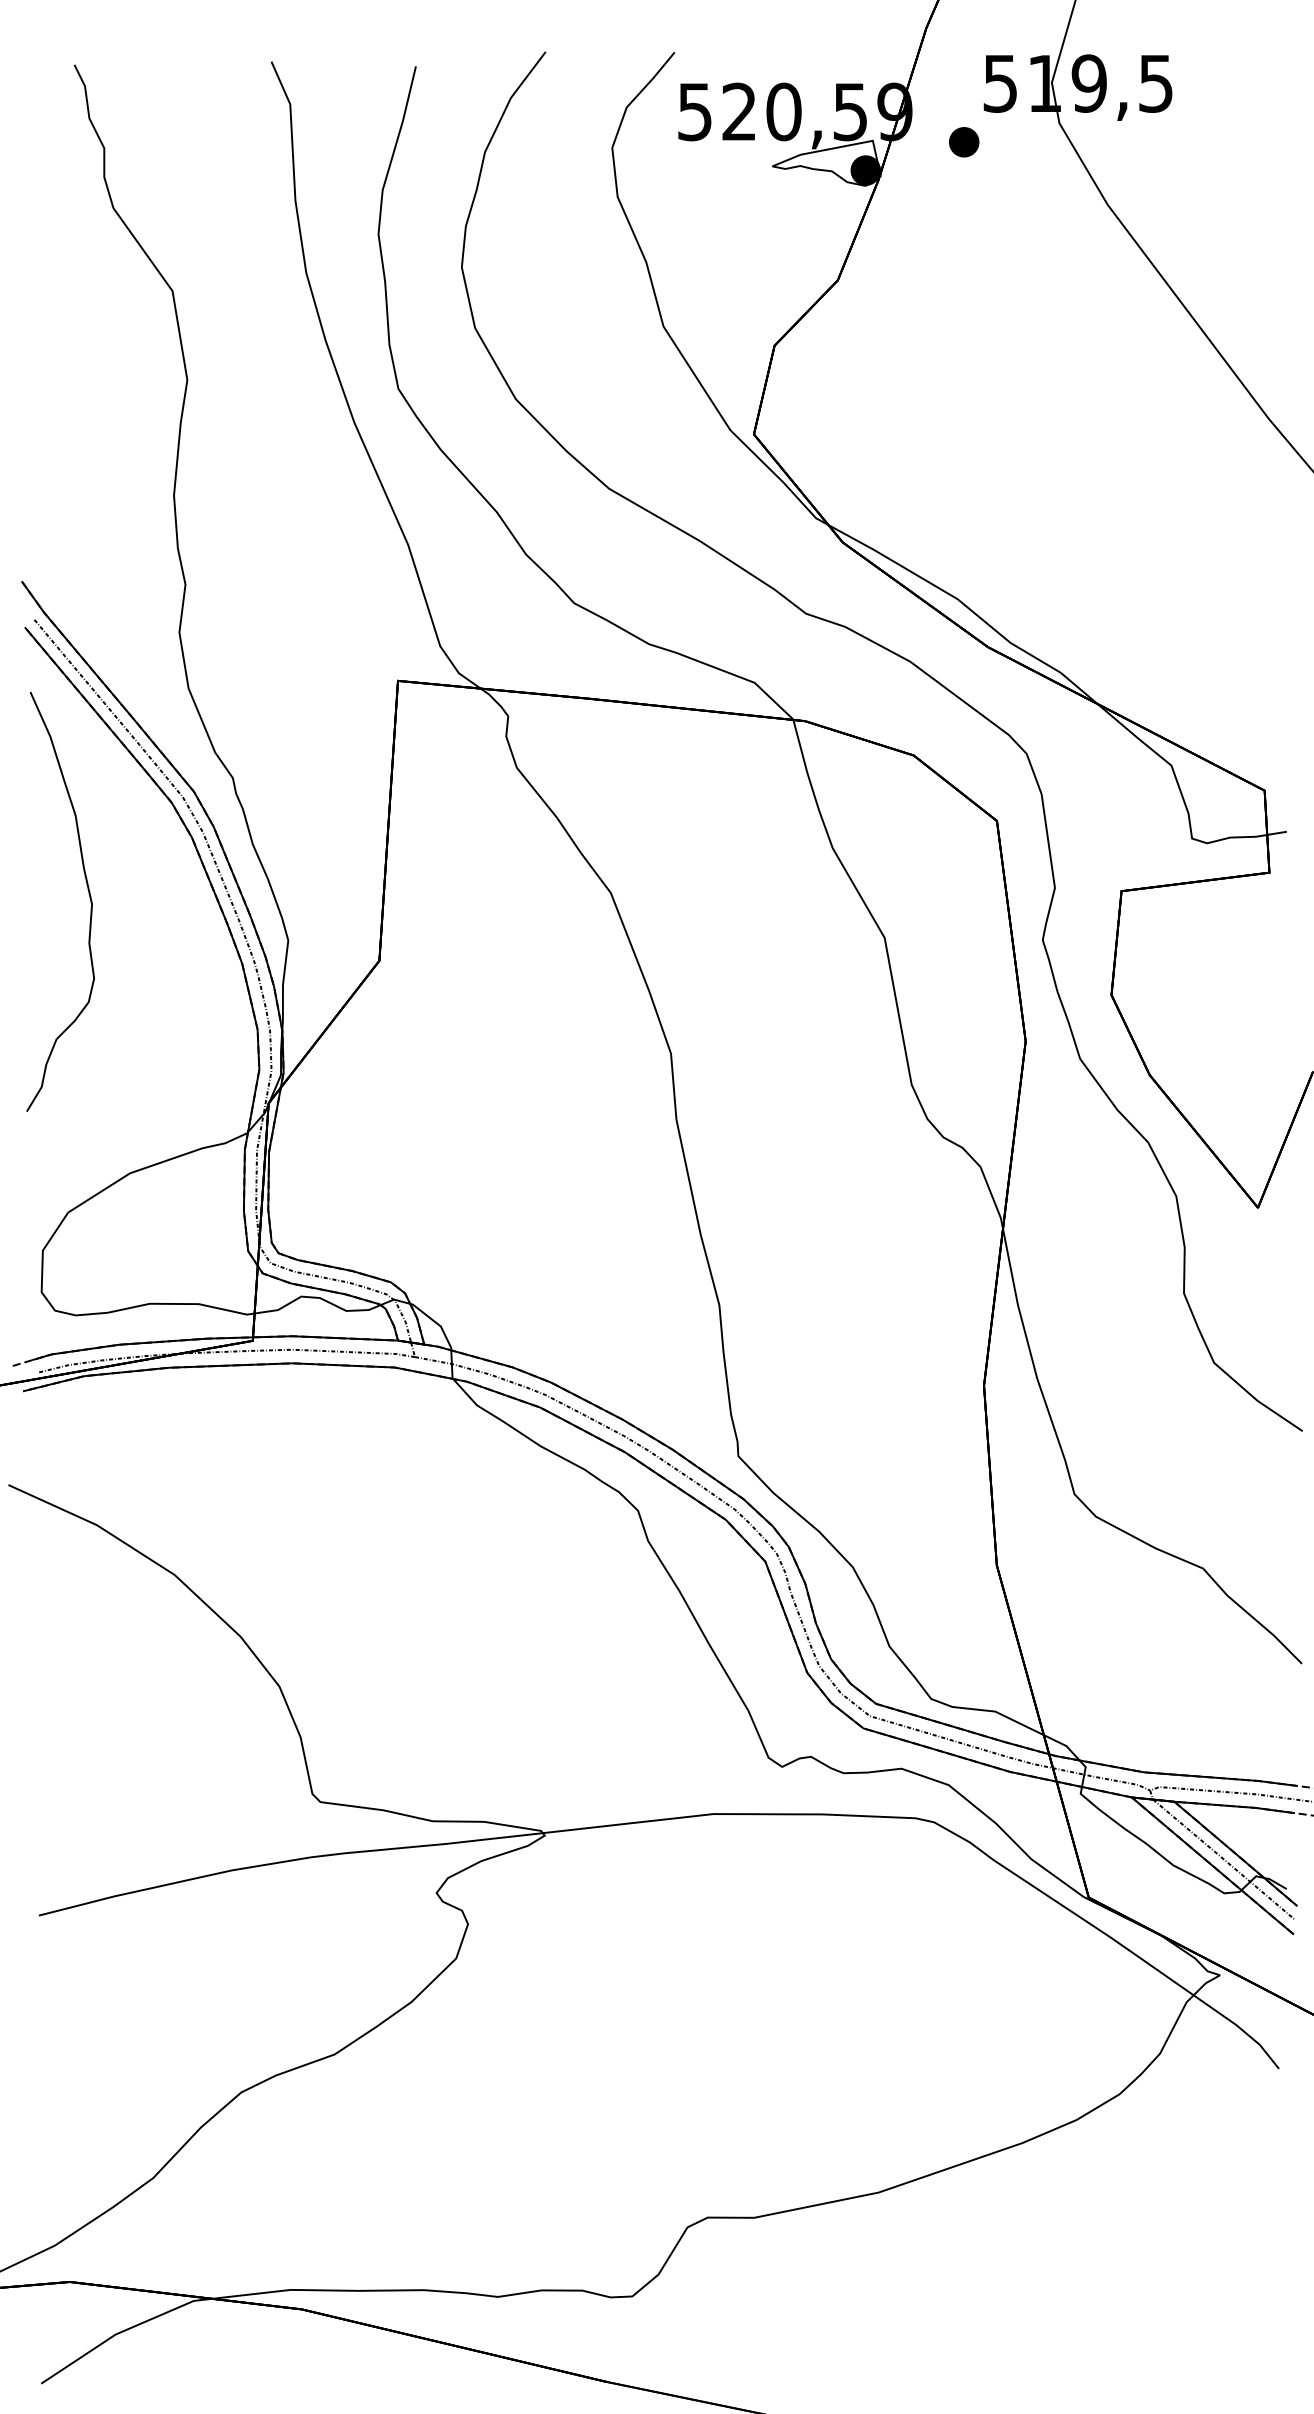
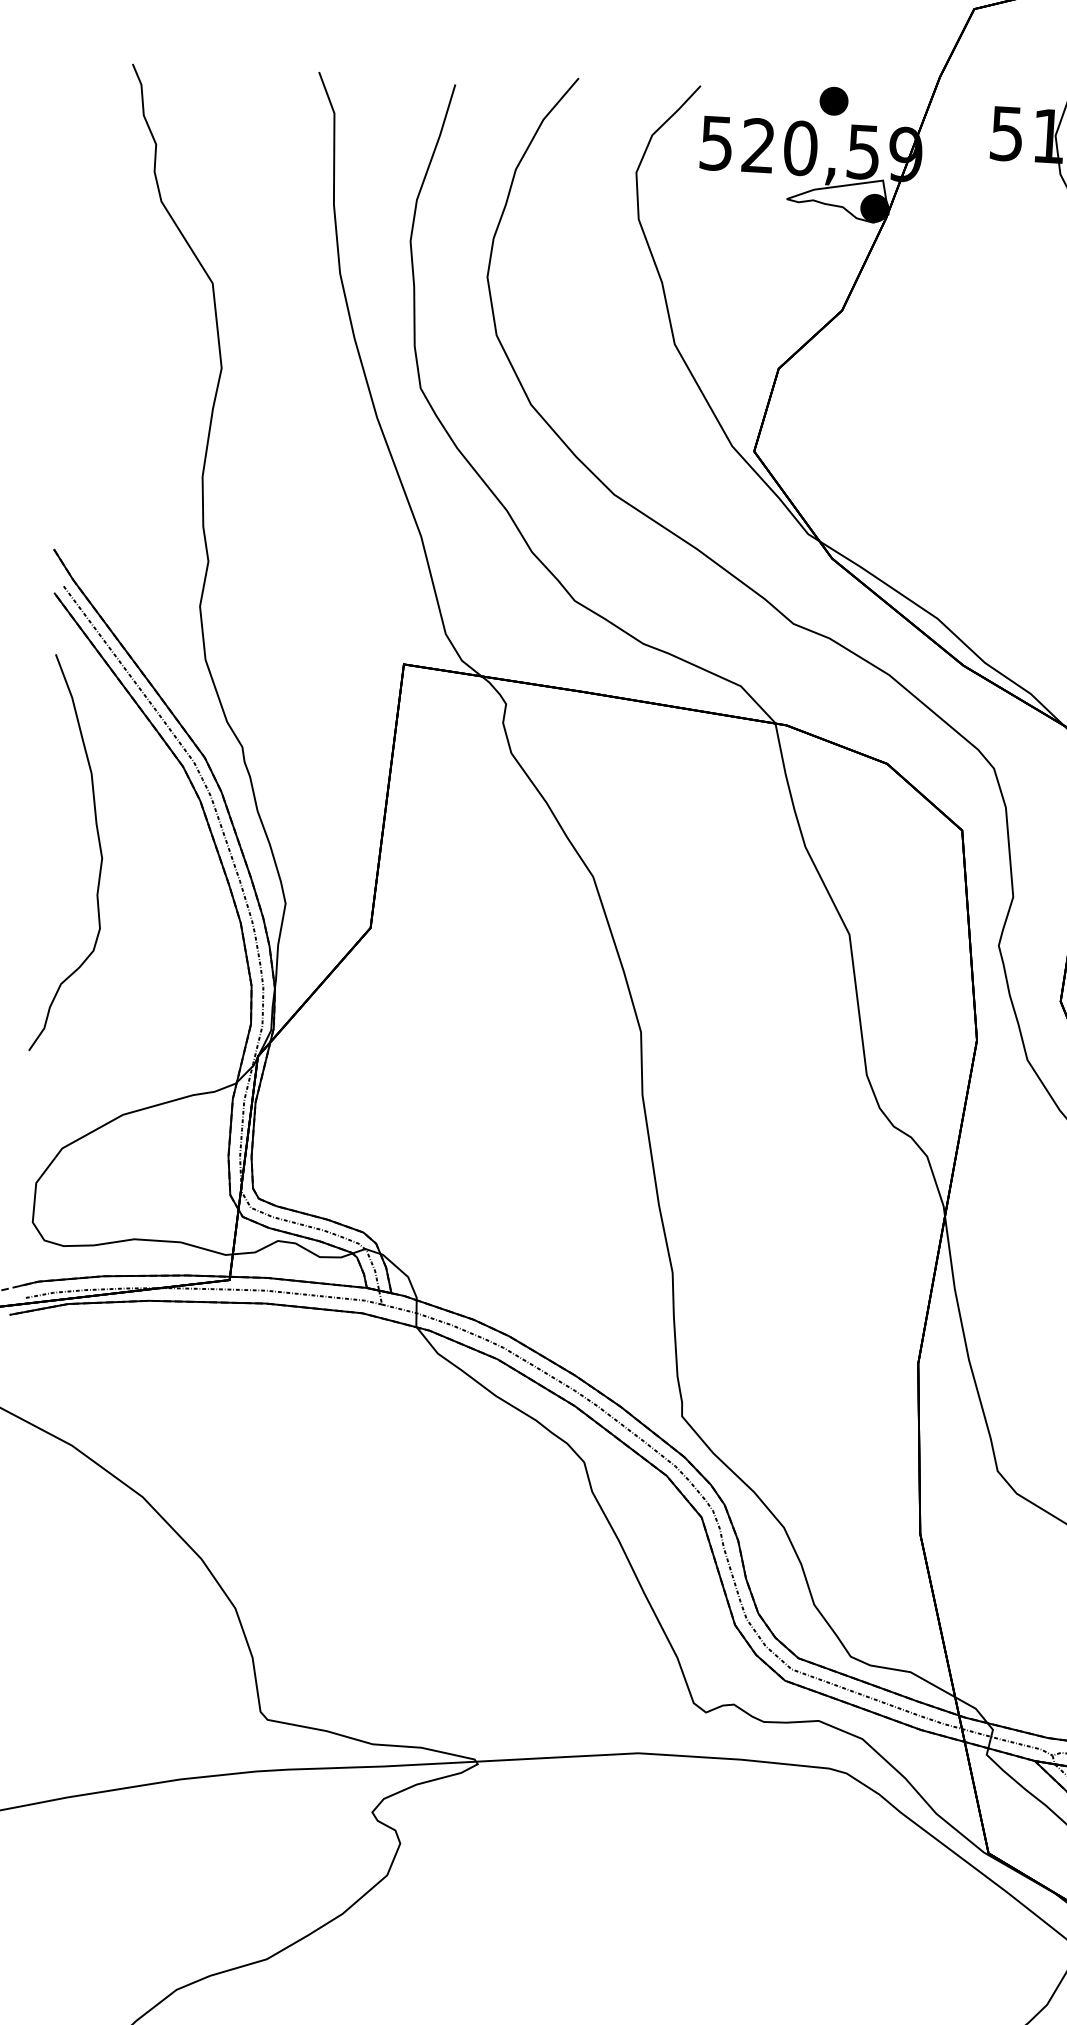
part: (964, 142) -> (834, 101), moved

